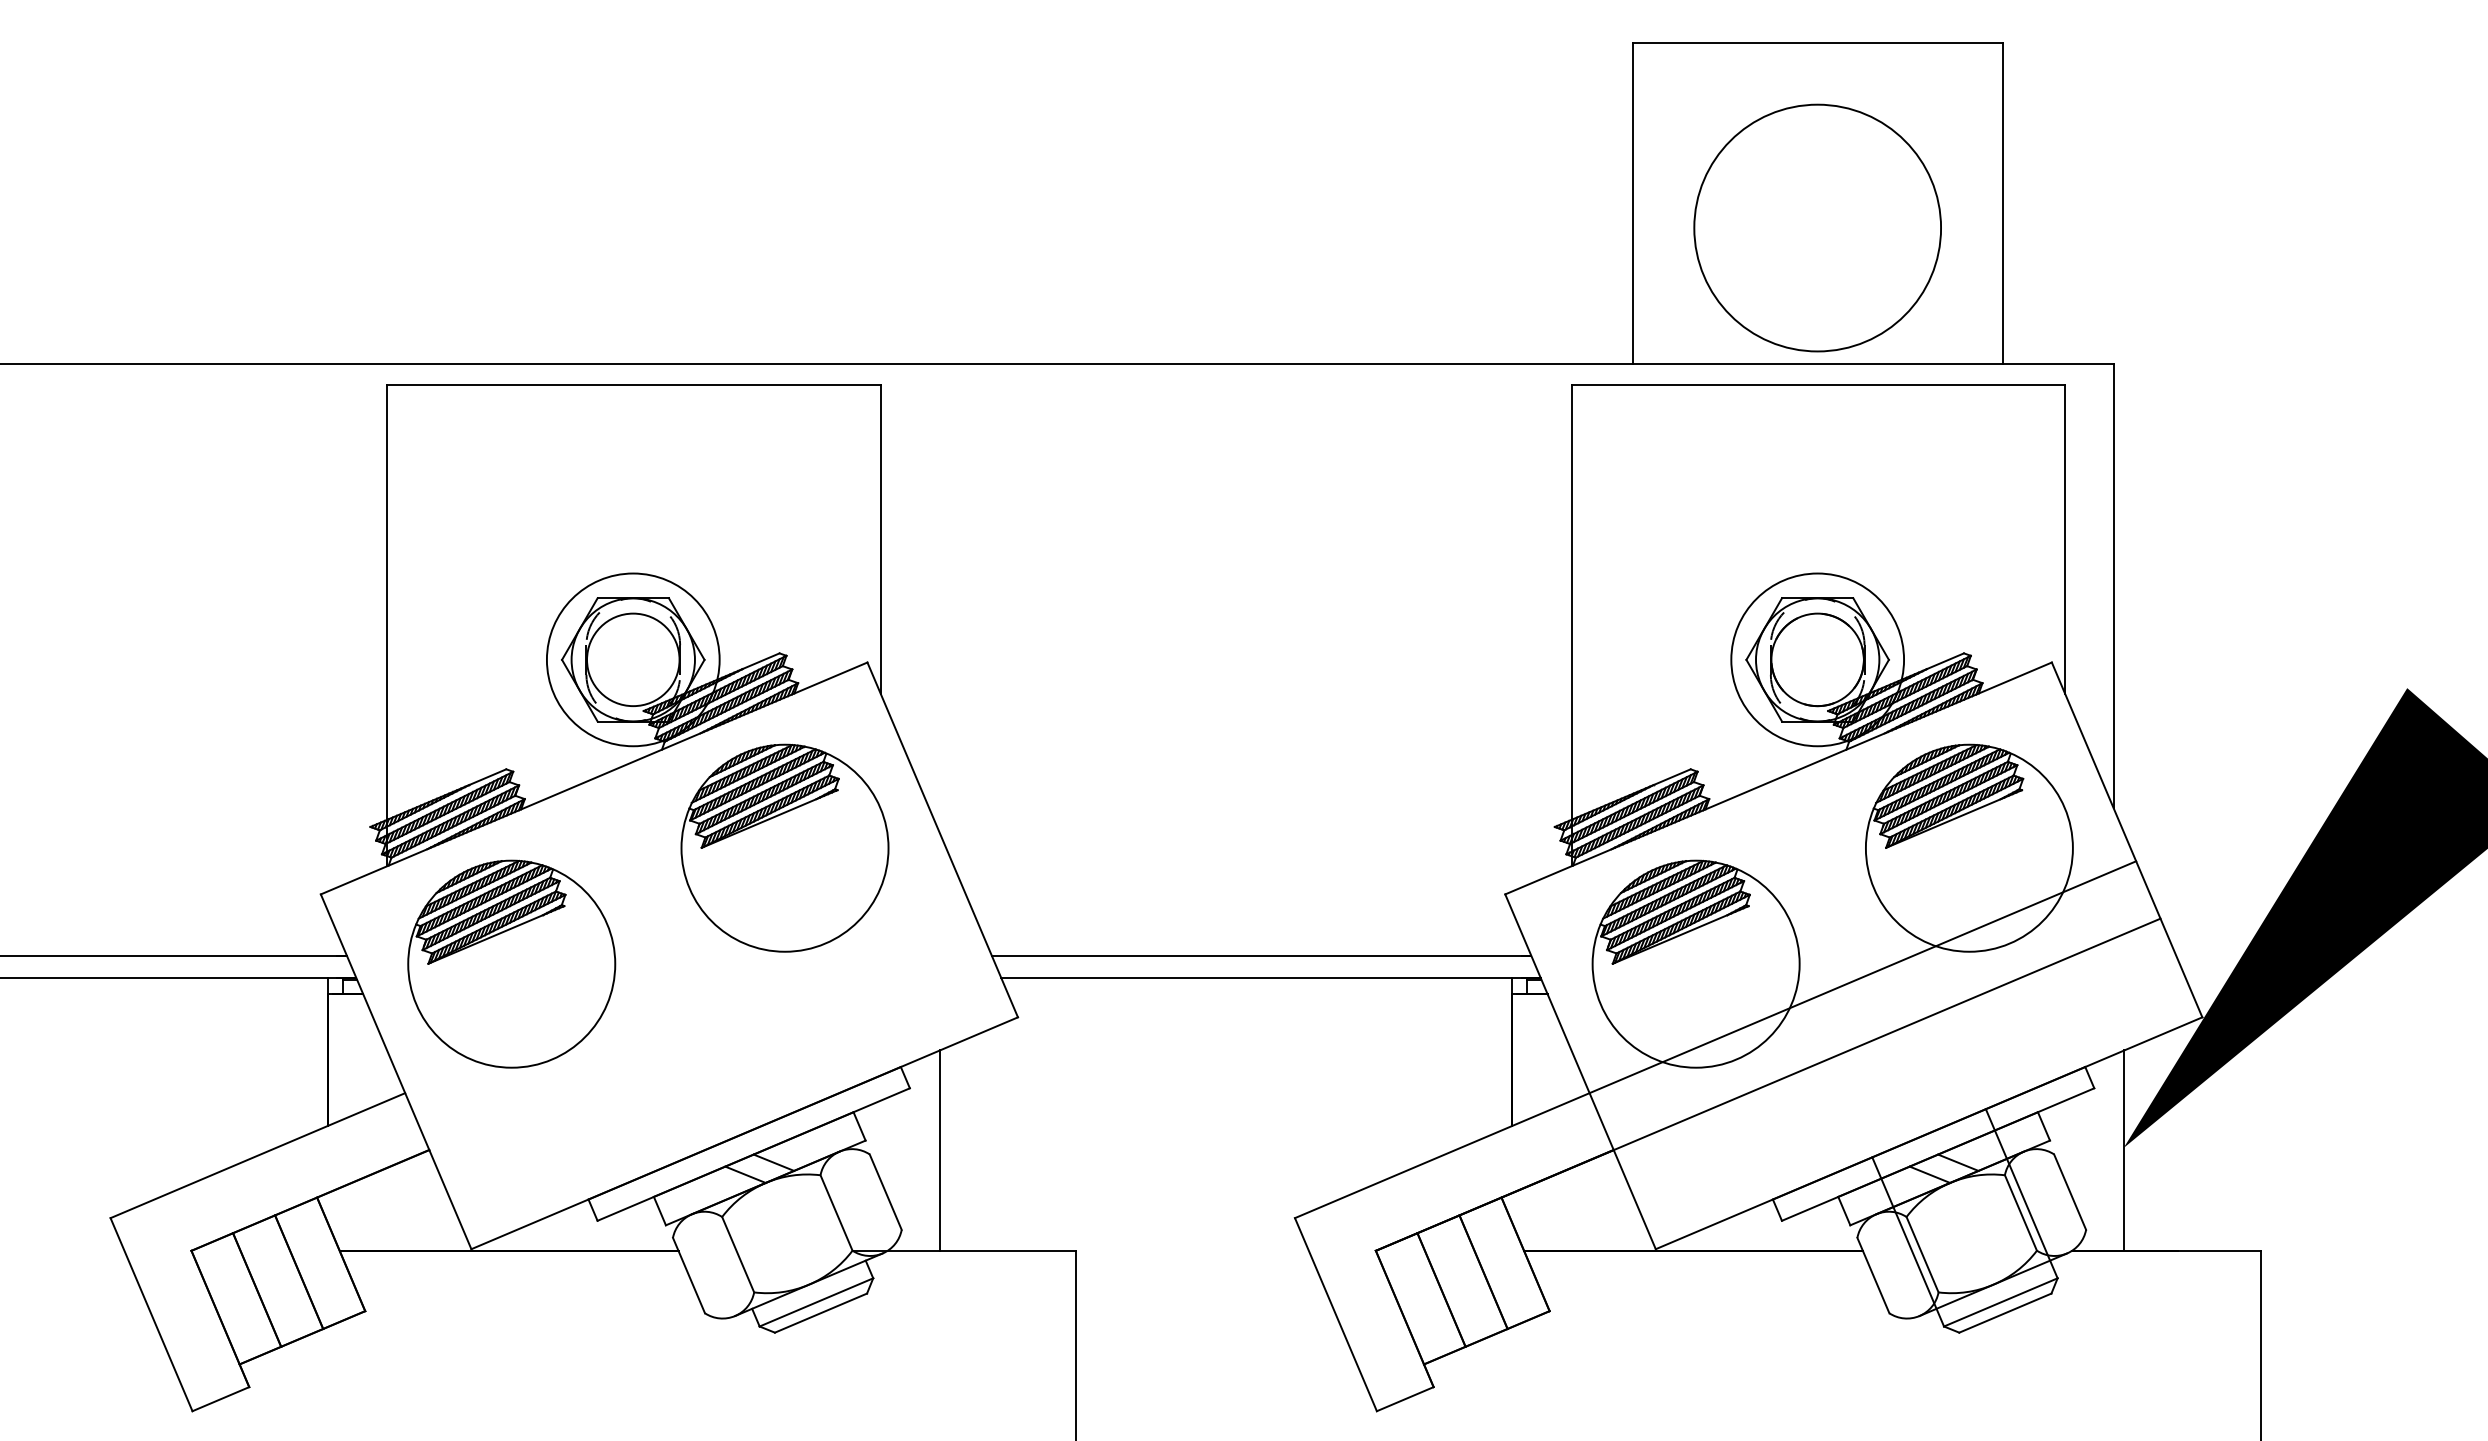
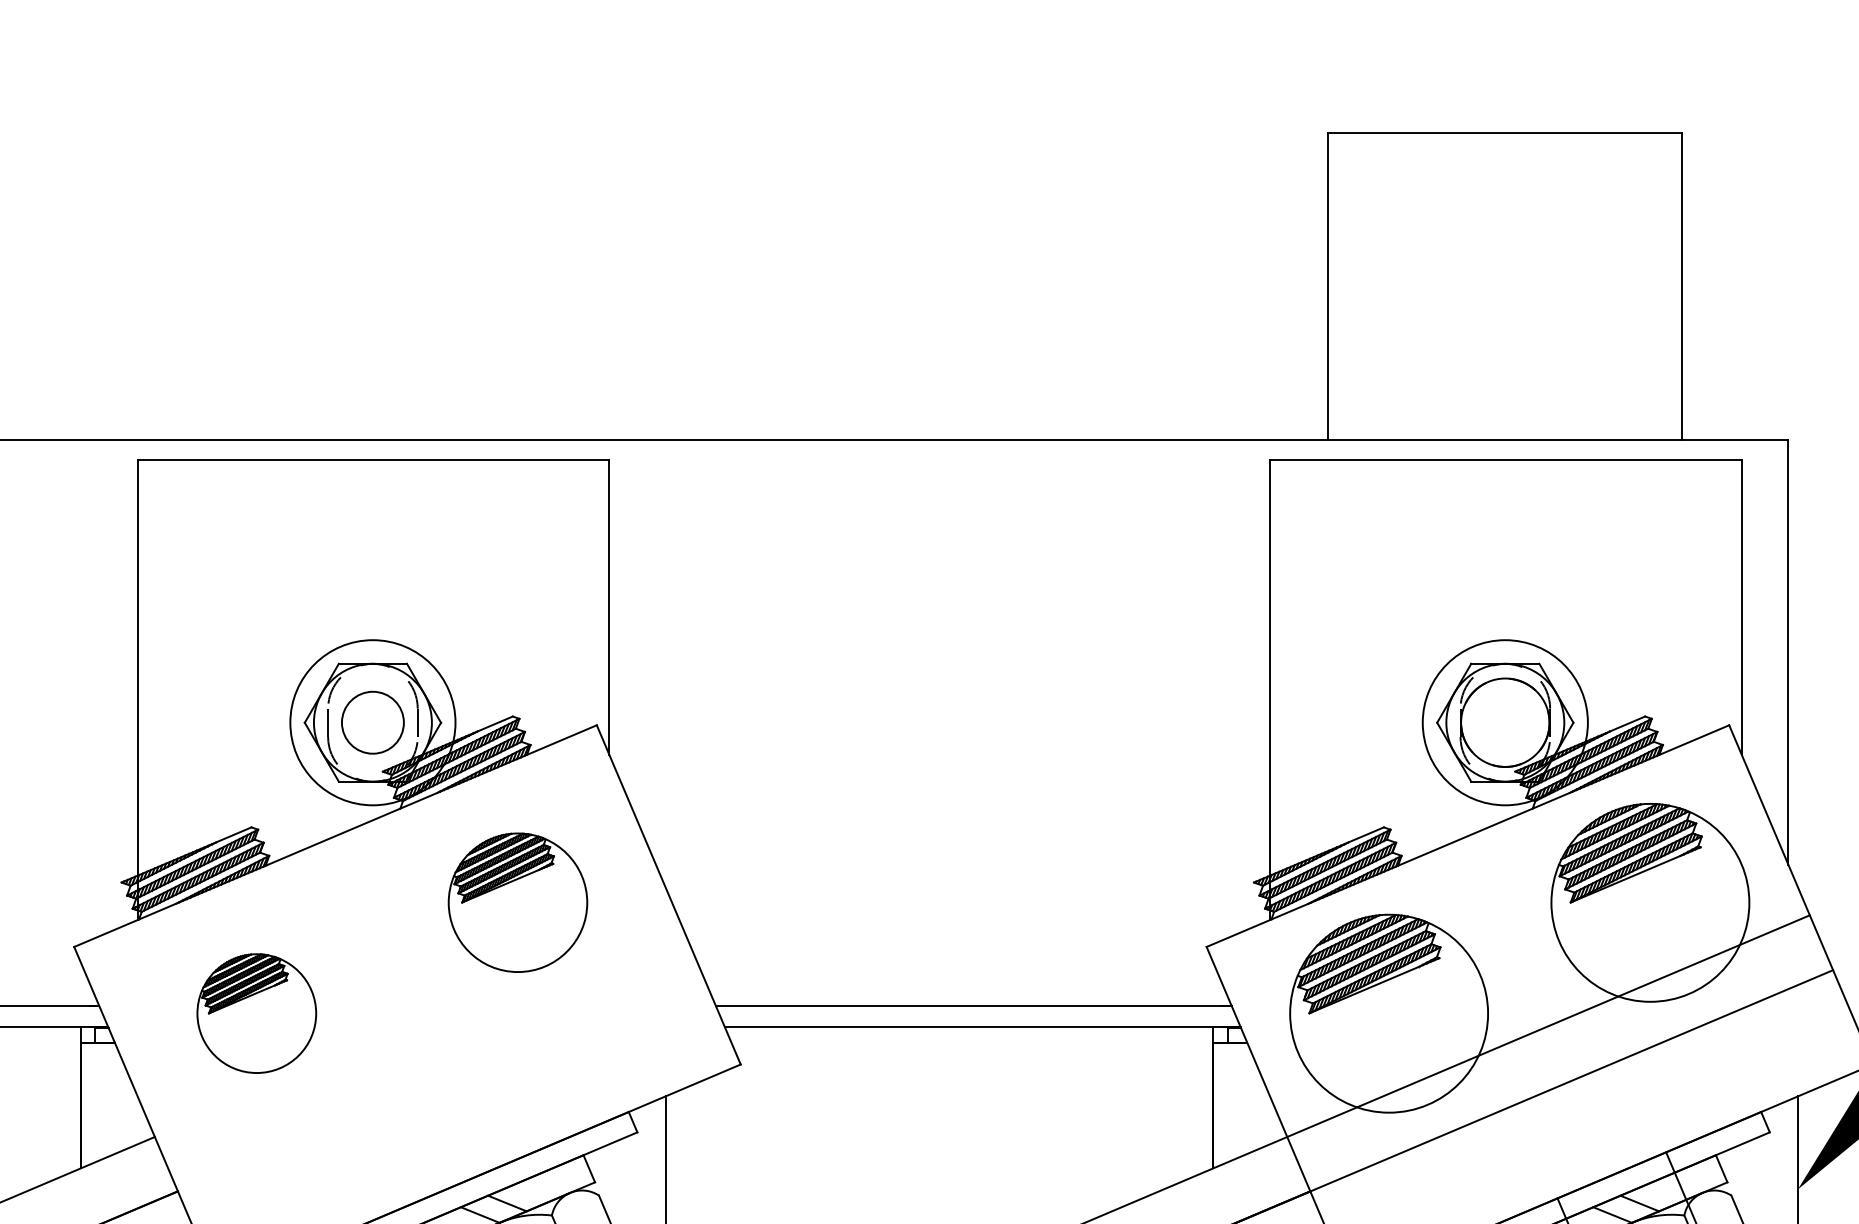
circle: (1817, 227) -> (1505, 309), removed
circle: (633, 659) -> (373, 722), size x0.7
part: (784, 847) -> (517, 902), size x0.7
part: (511, 963) -> (256, 1013), size x0.6

